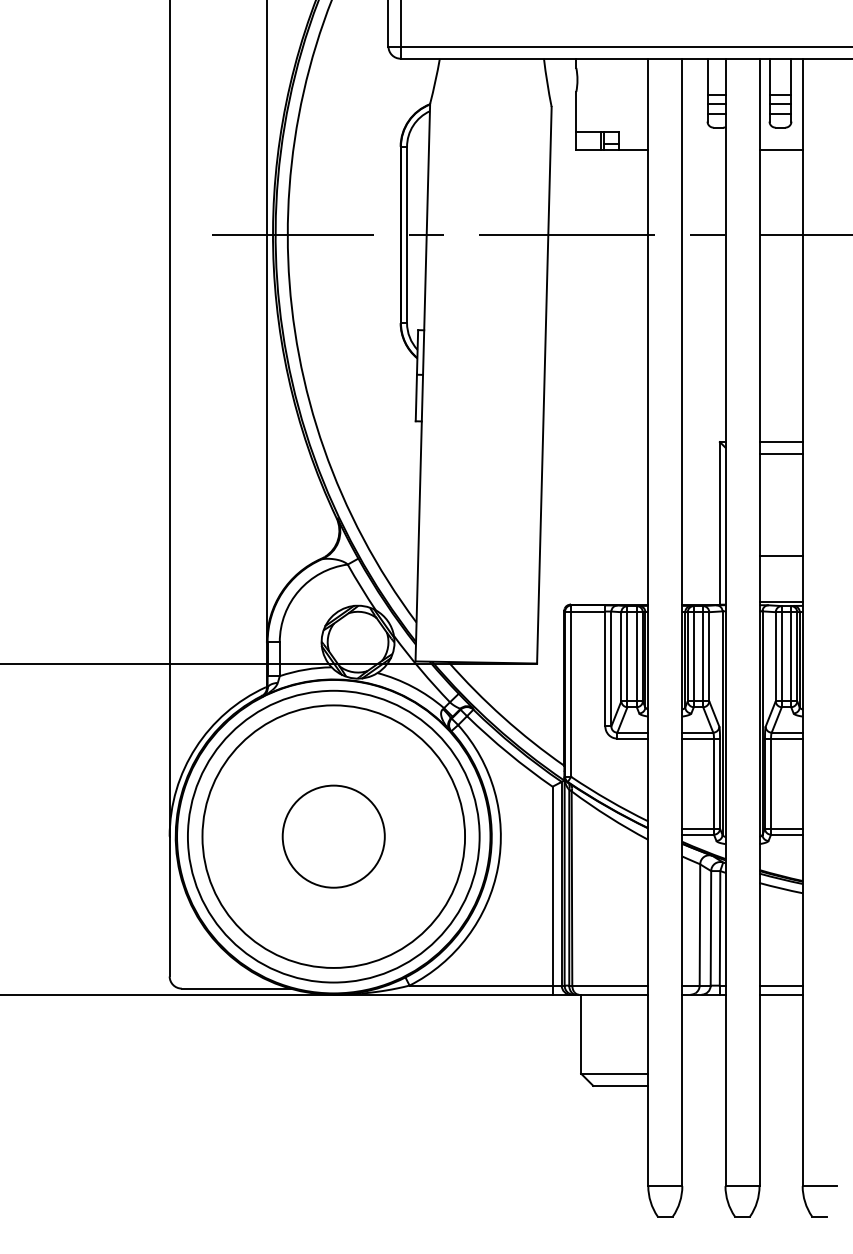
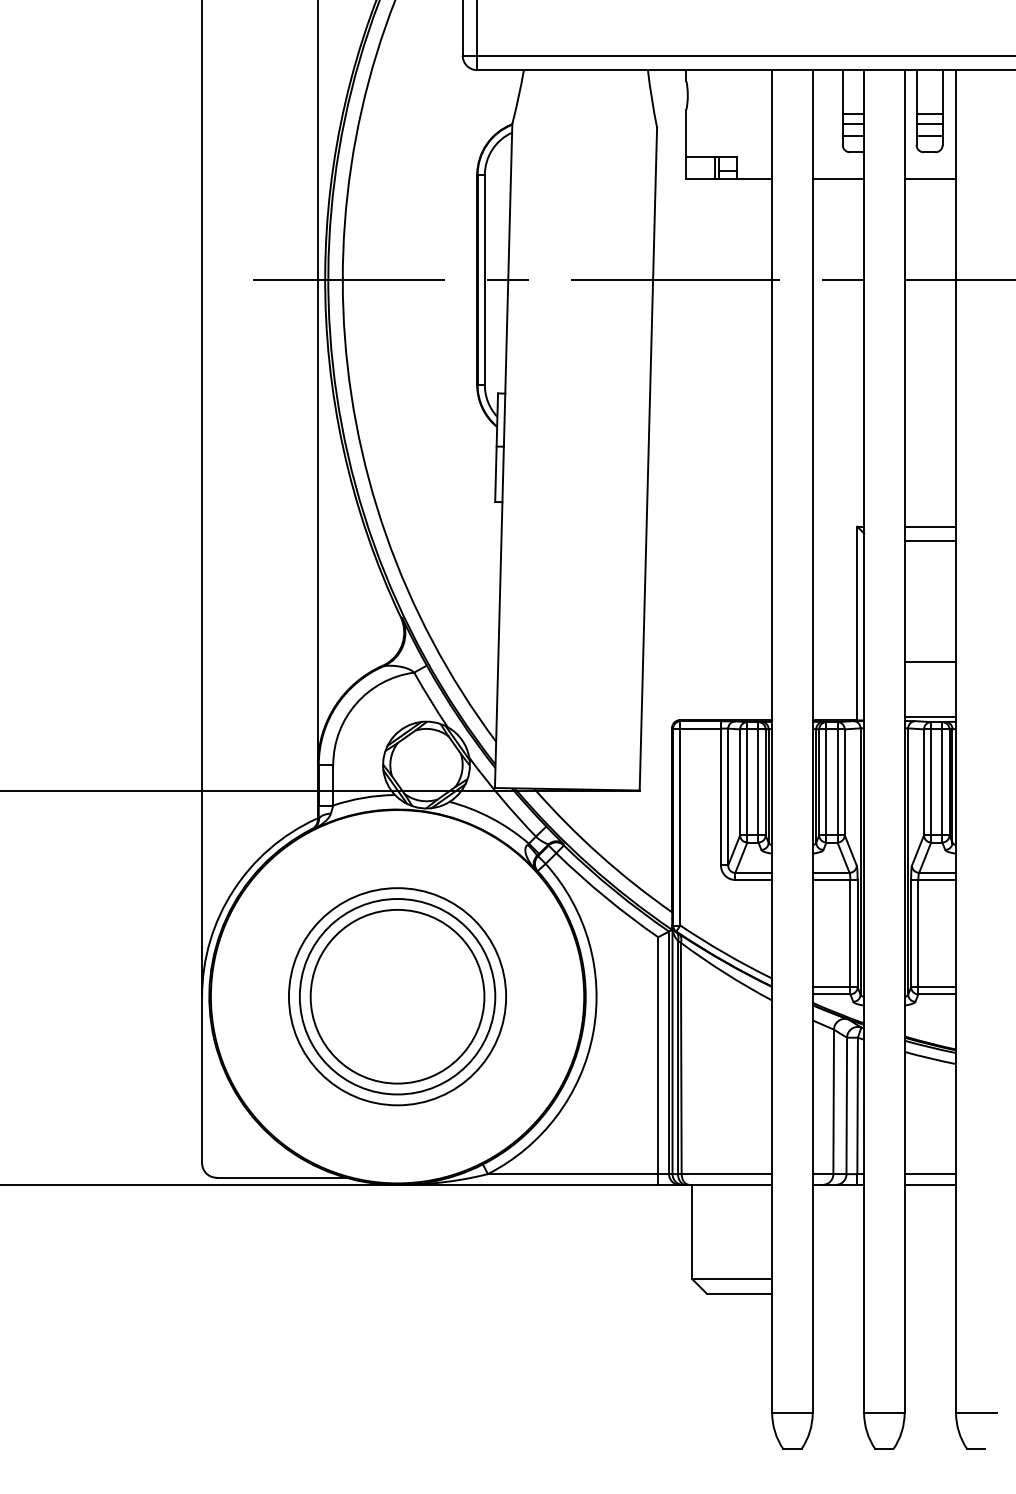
line: (703, 150) -> (838, 179), added
circle: (333, 836) -> (397, 996), size x0.62
circle: (333, 836) -> (397, 996), size x0.62
circle: (333, 836) -> (397, 996), size x1.43

